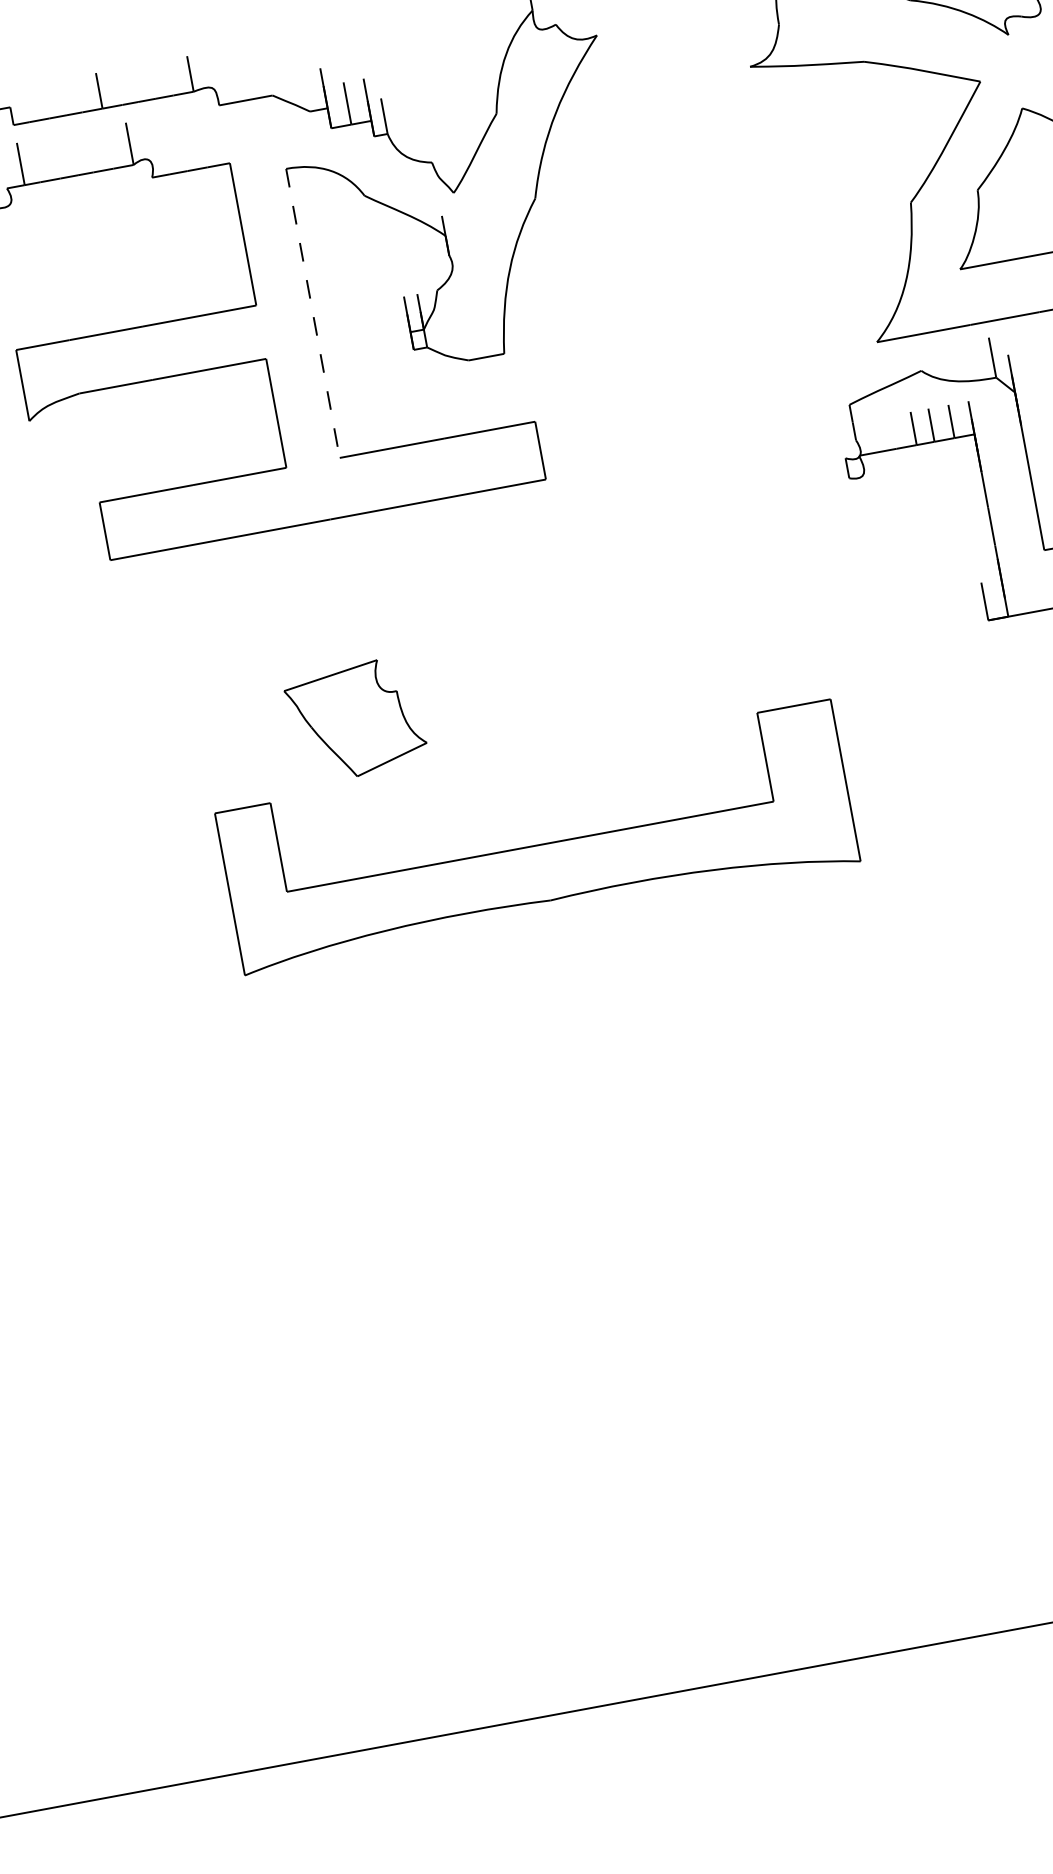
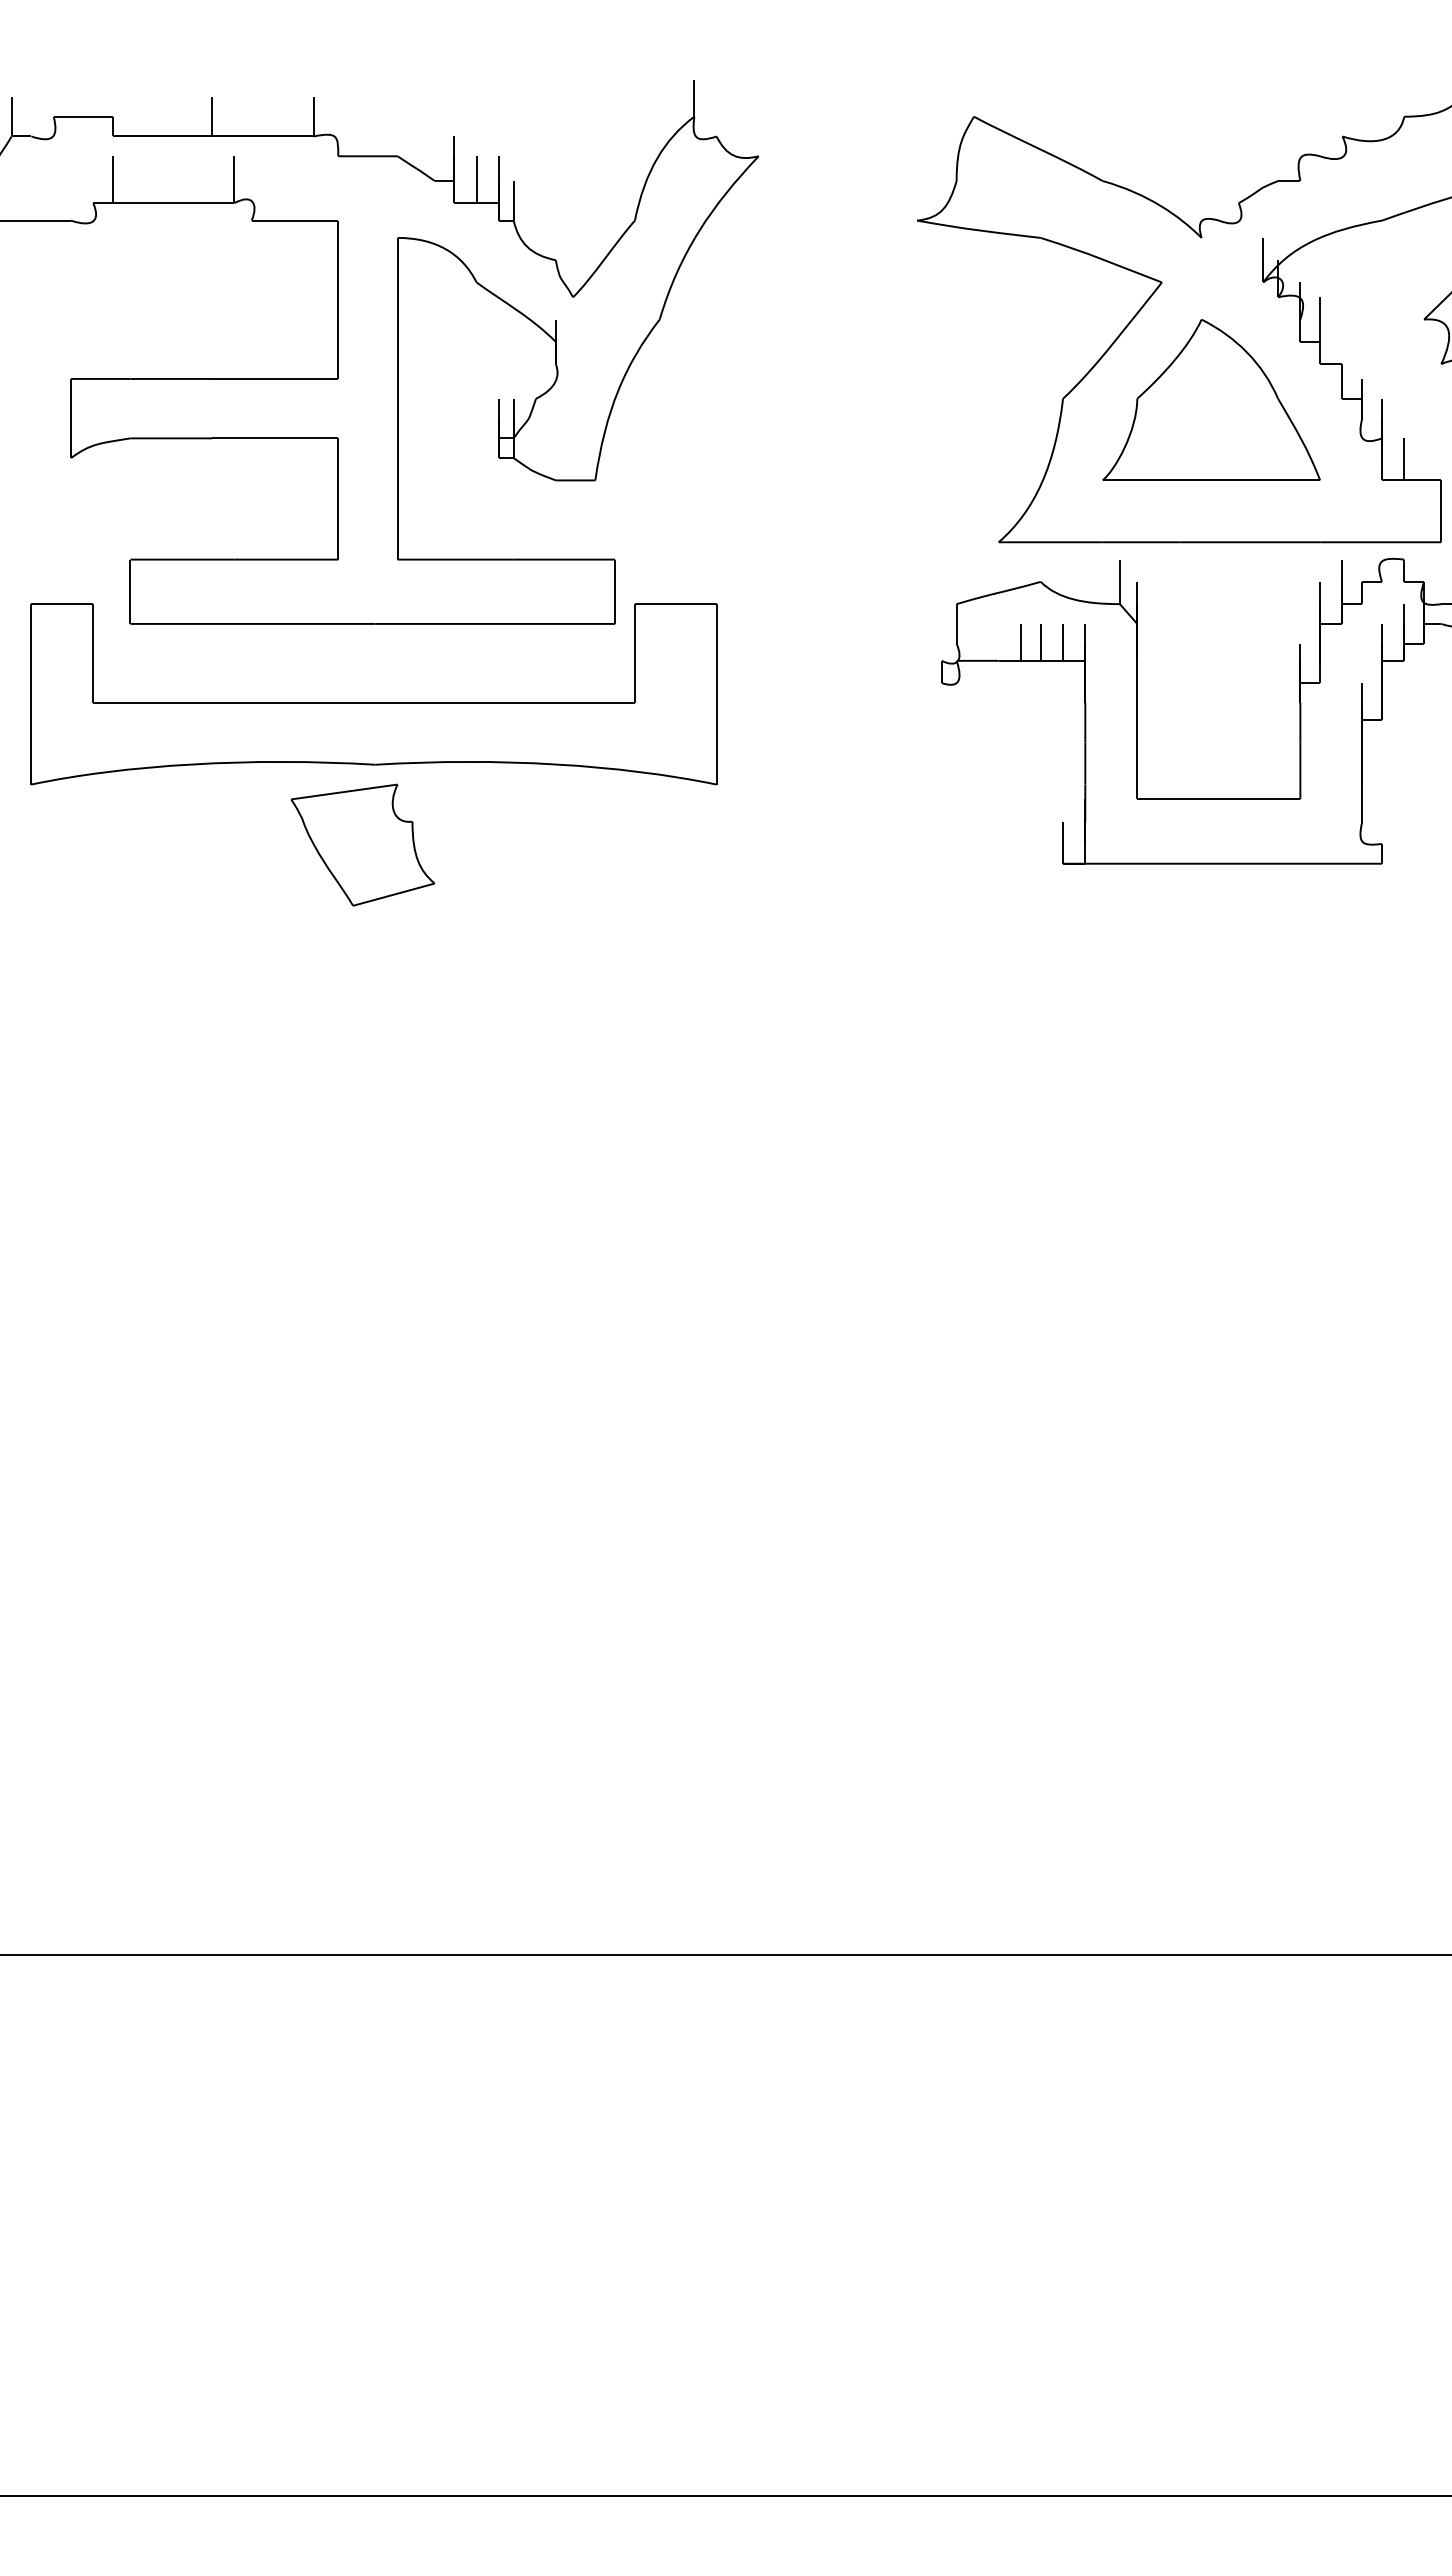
line: (312, 313) -> (397, 398), dashed -> solid
part: (538, 844) -> (373, 702), moved

